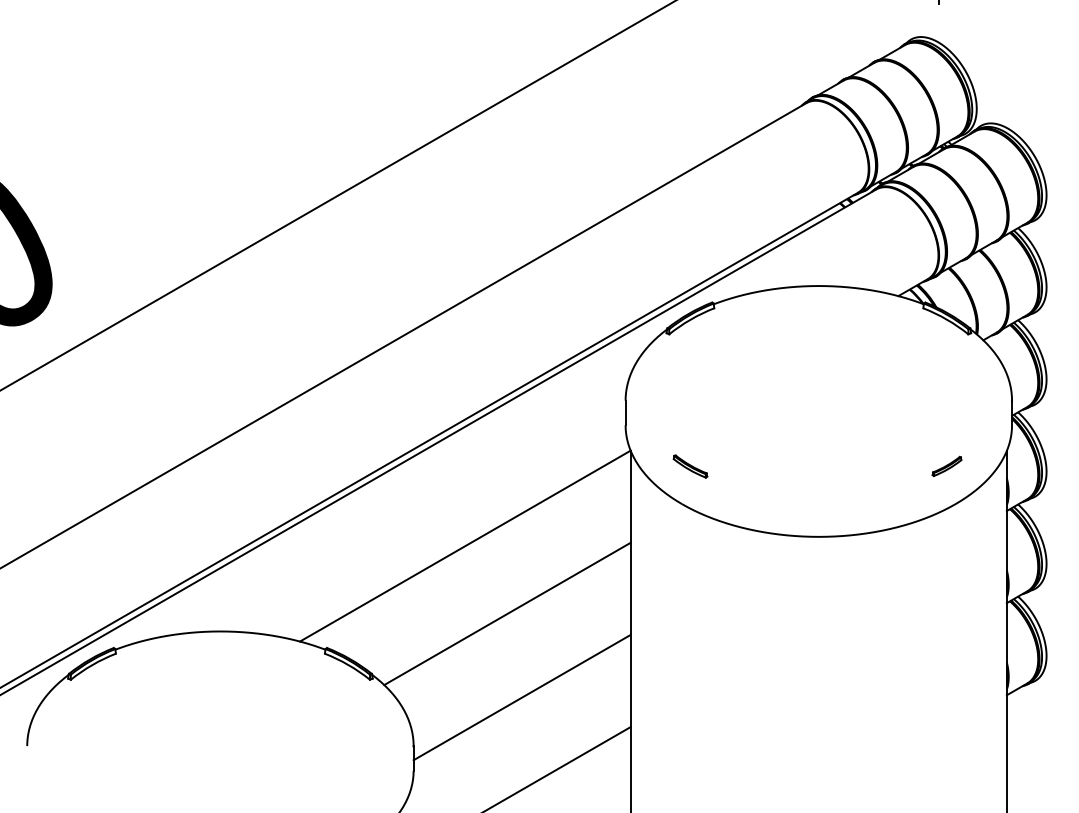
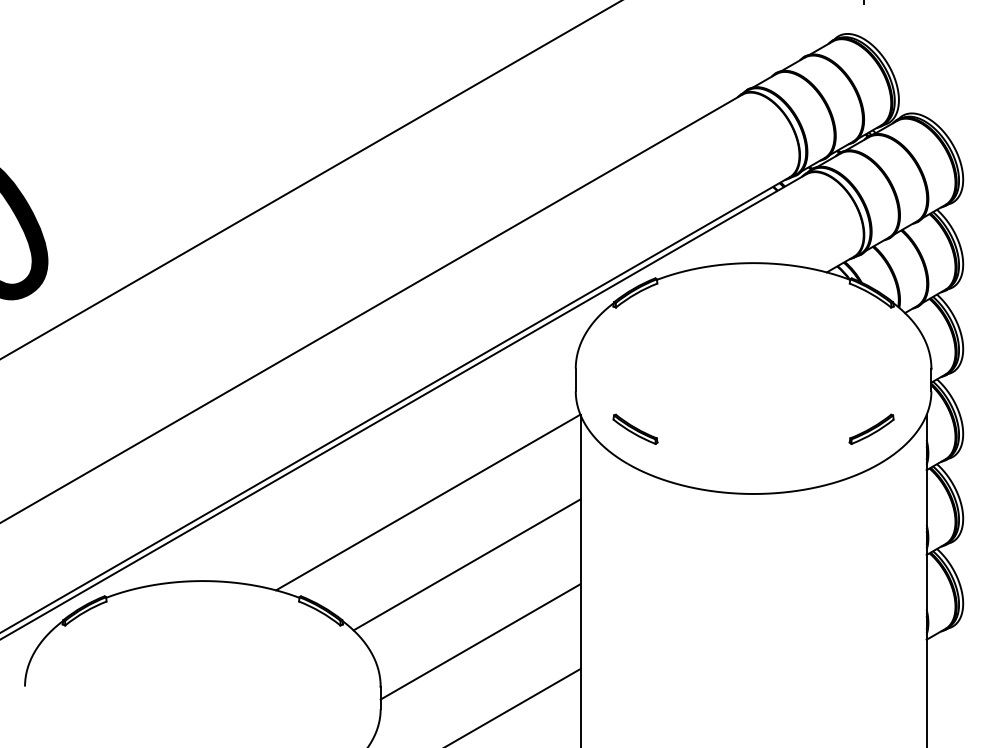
part: (690, 465) -> (635, 428), size x1.43
part: (946, 465) -> (871, 428), size x1.67

